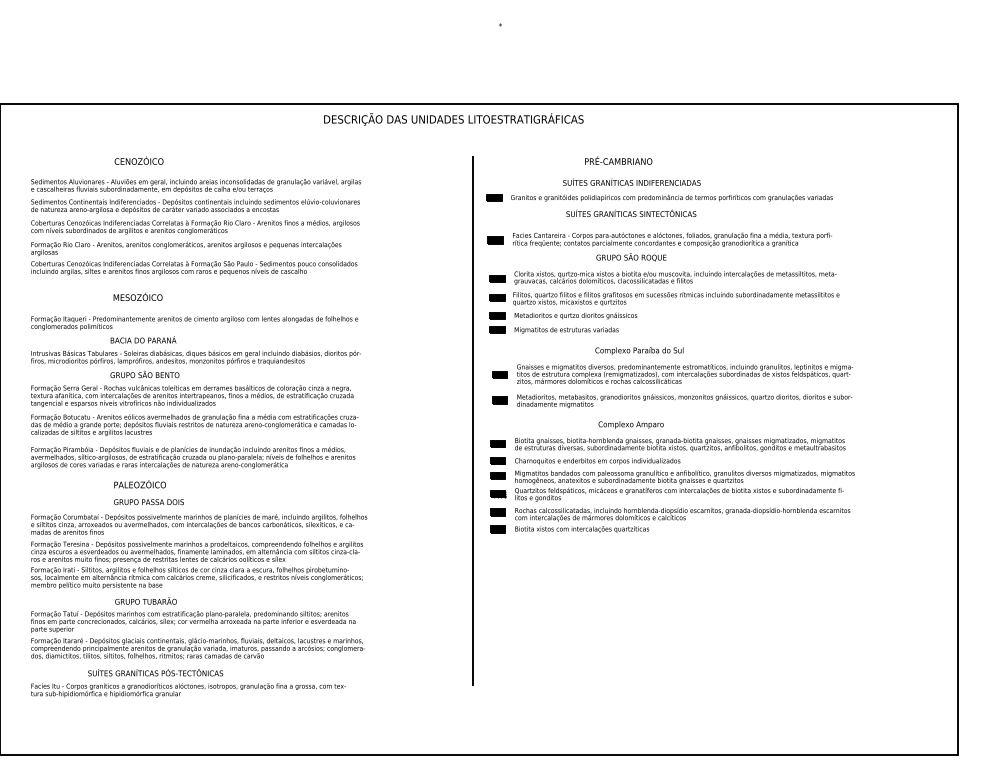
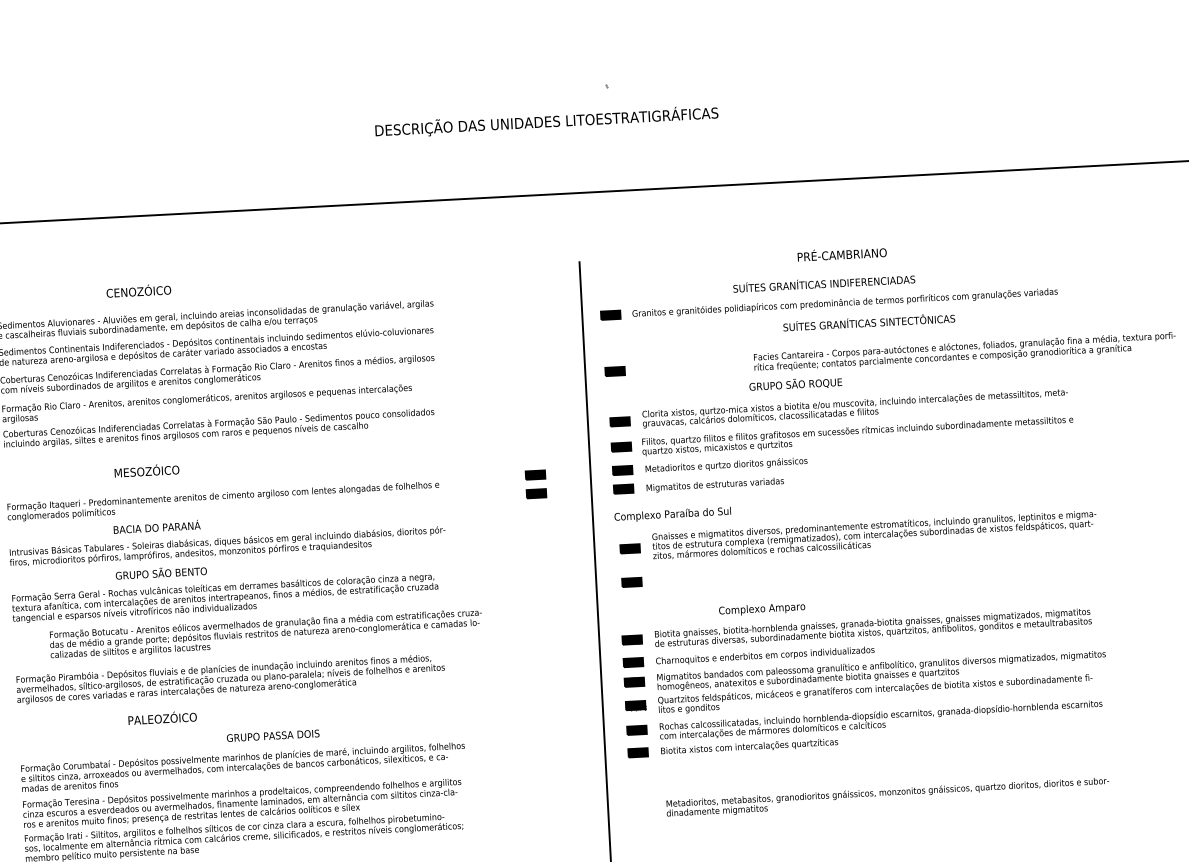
text: (453, 119) -> (546, 122), moved
text: (618, 160) -> (841, 253), moved
text: (631, 181) -> (823, 282), moved
text: (631, 212) -> (869, 320), moved
text: (672, 239) -> (964, 351), moved
part: (431, 322) -> (536, 484), added
text: (639, 350) -> (672, 514), moved
text: (684, 400) -> (887, 796), moved
text: (630, 424) -> (761, 608), moved
text: (194, 425) -> (265, 634), moved
text: (148, 502) -> (272, 736), moved

